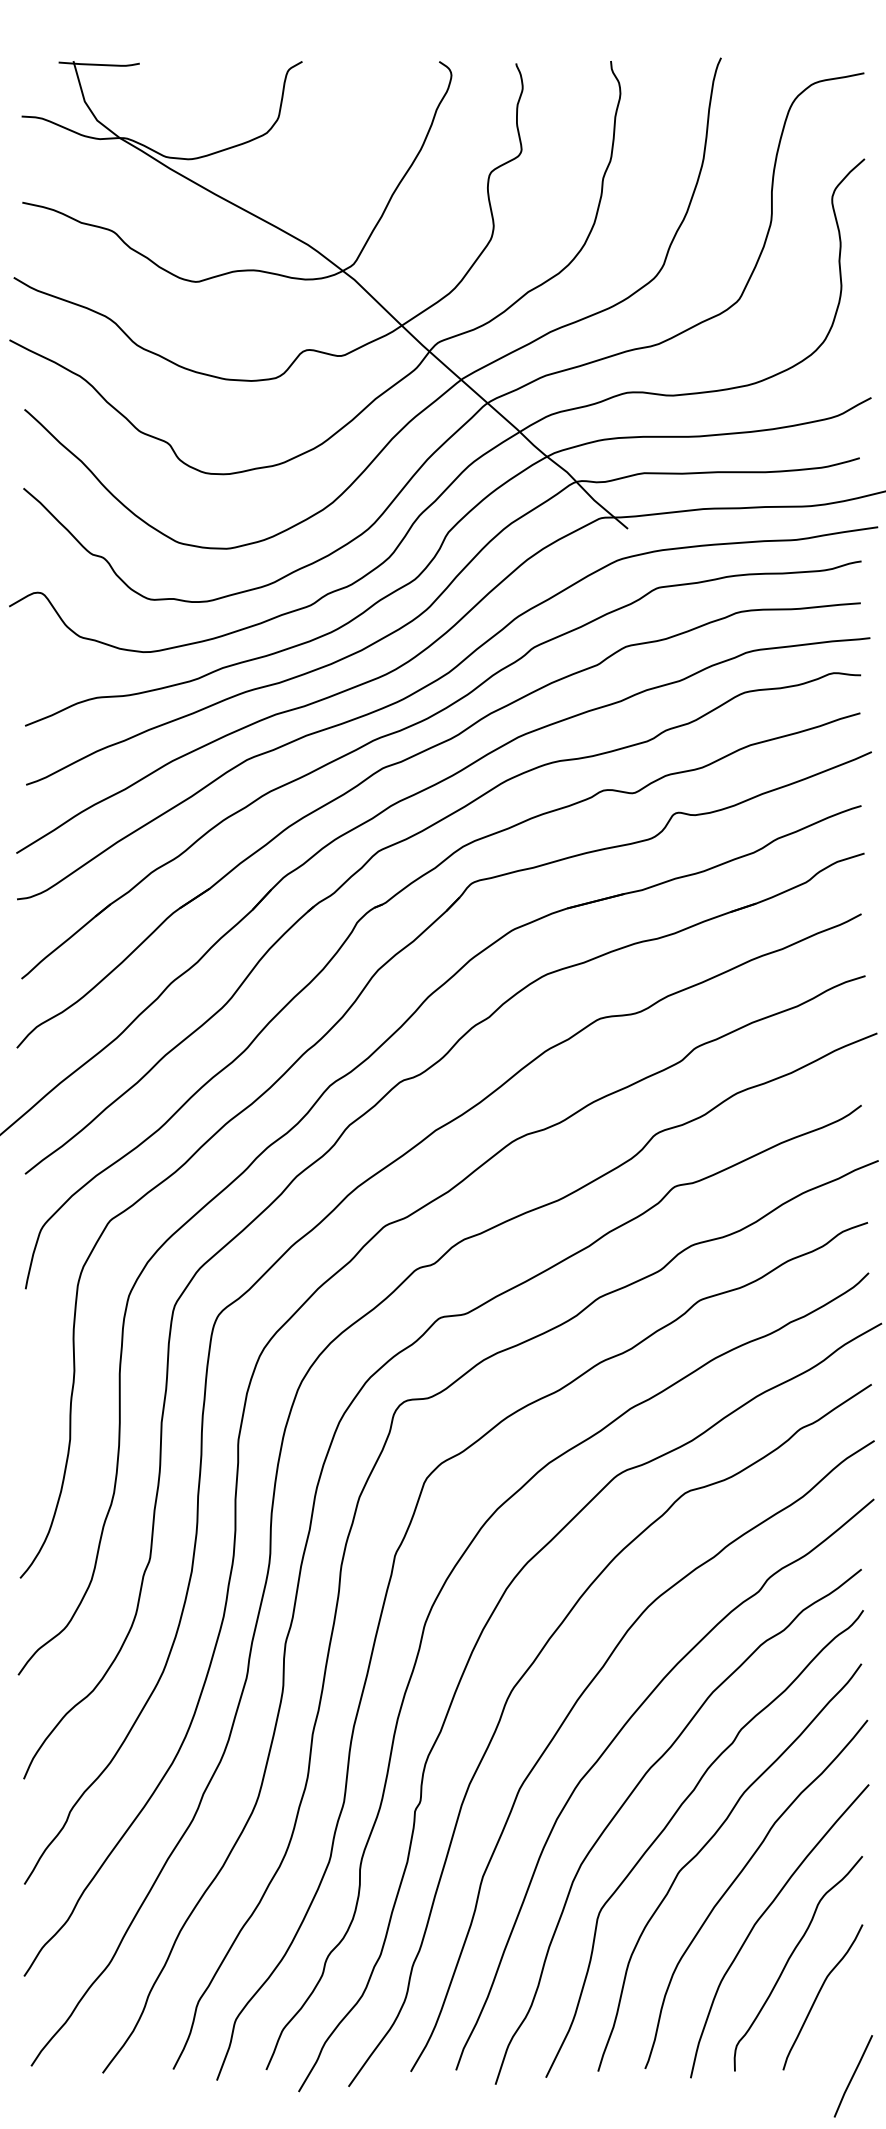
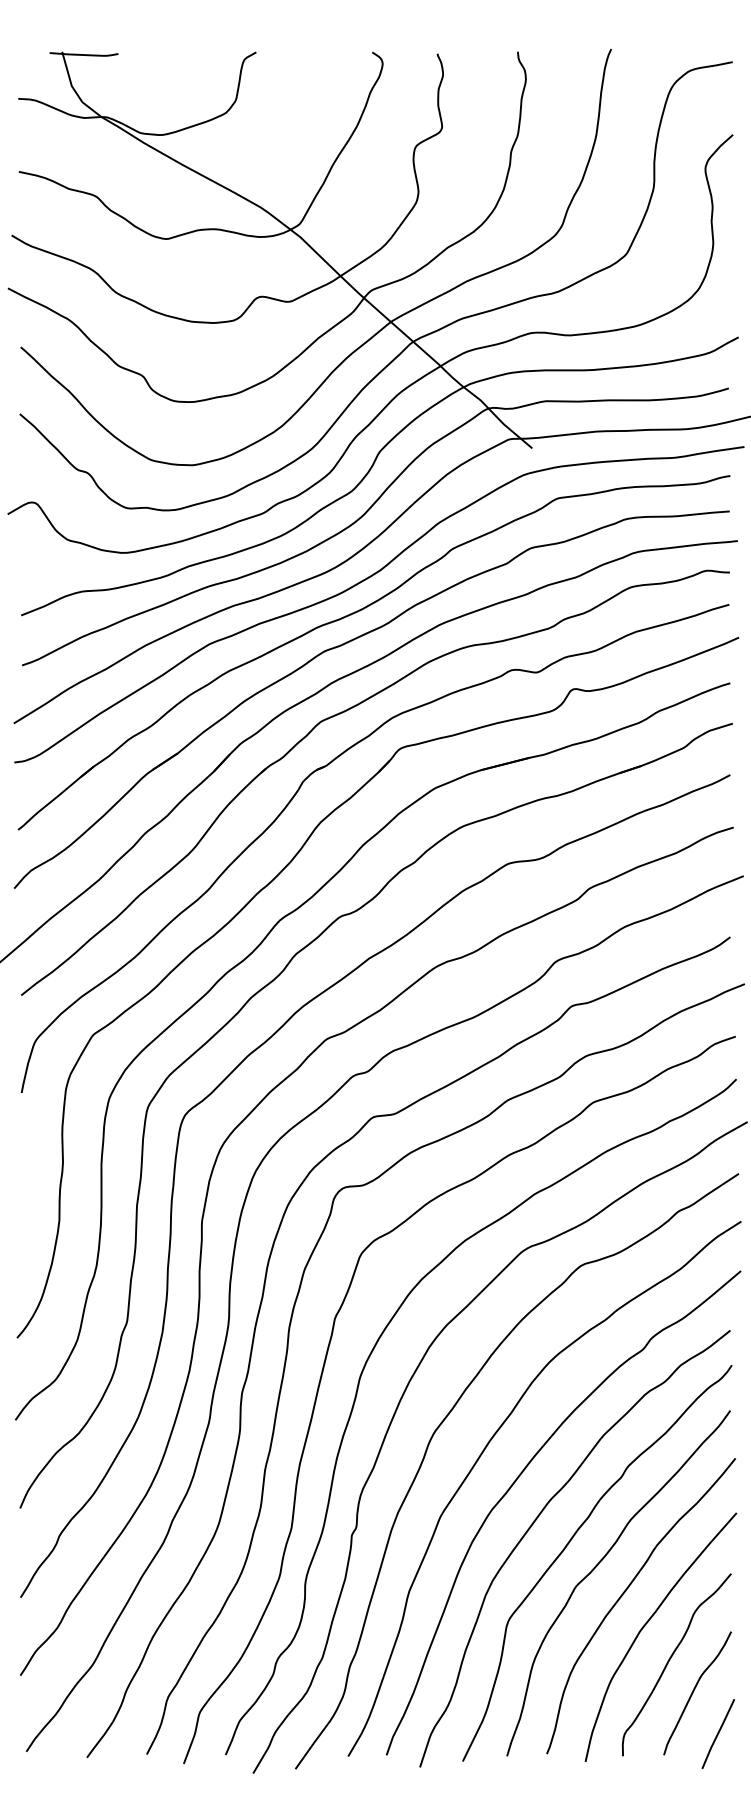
line: (852, 2076) -> (717, 1734), moved

